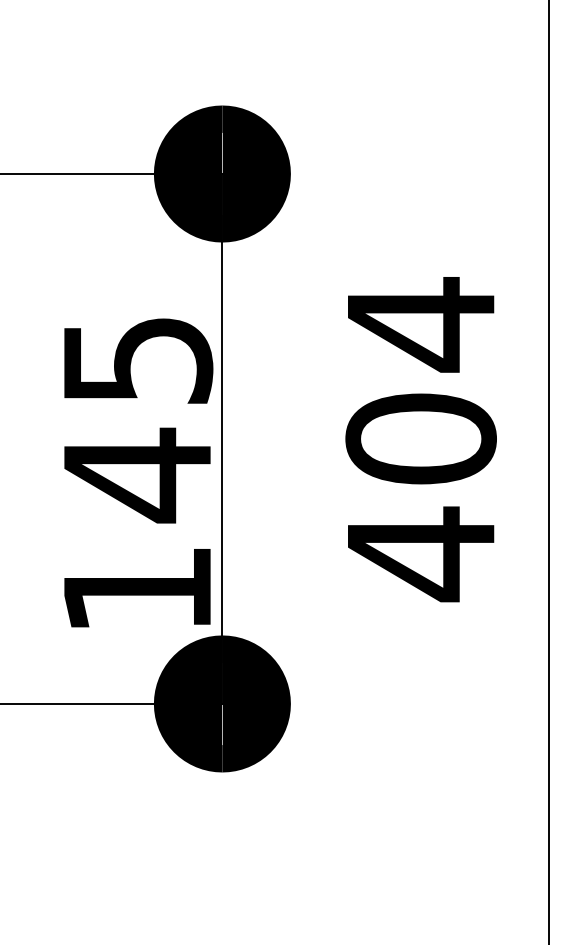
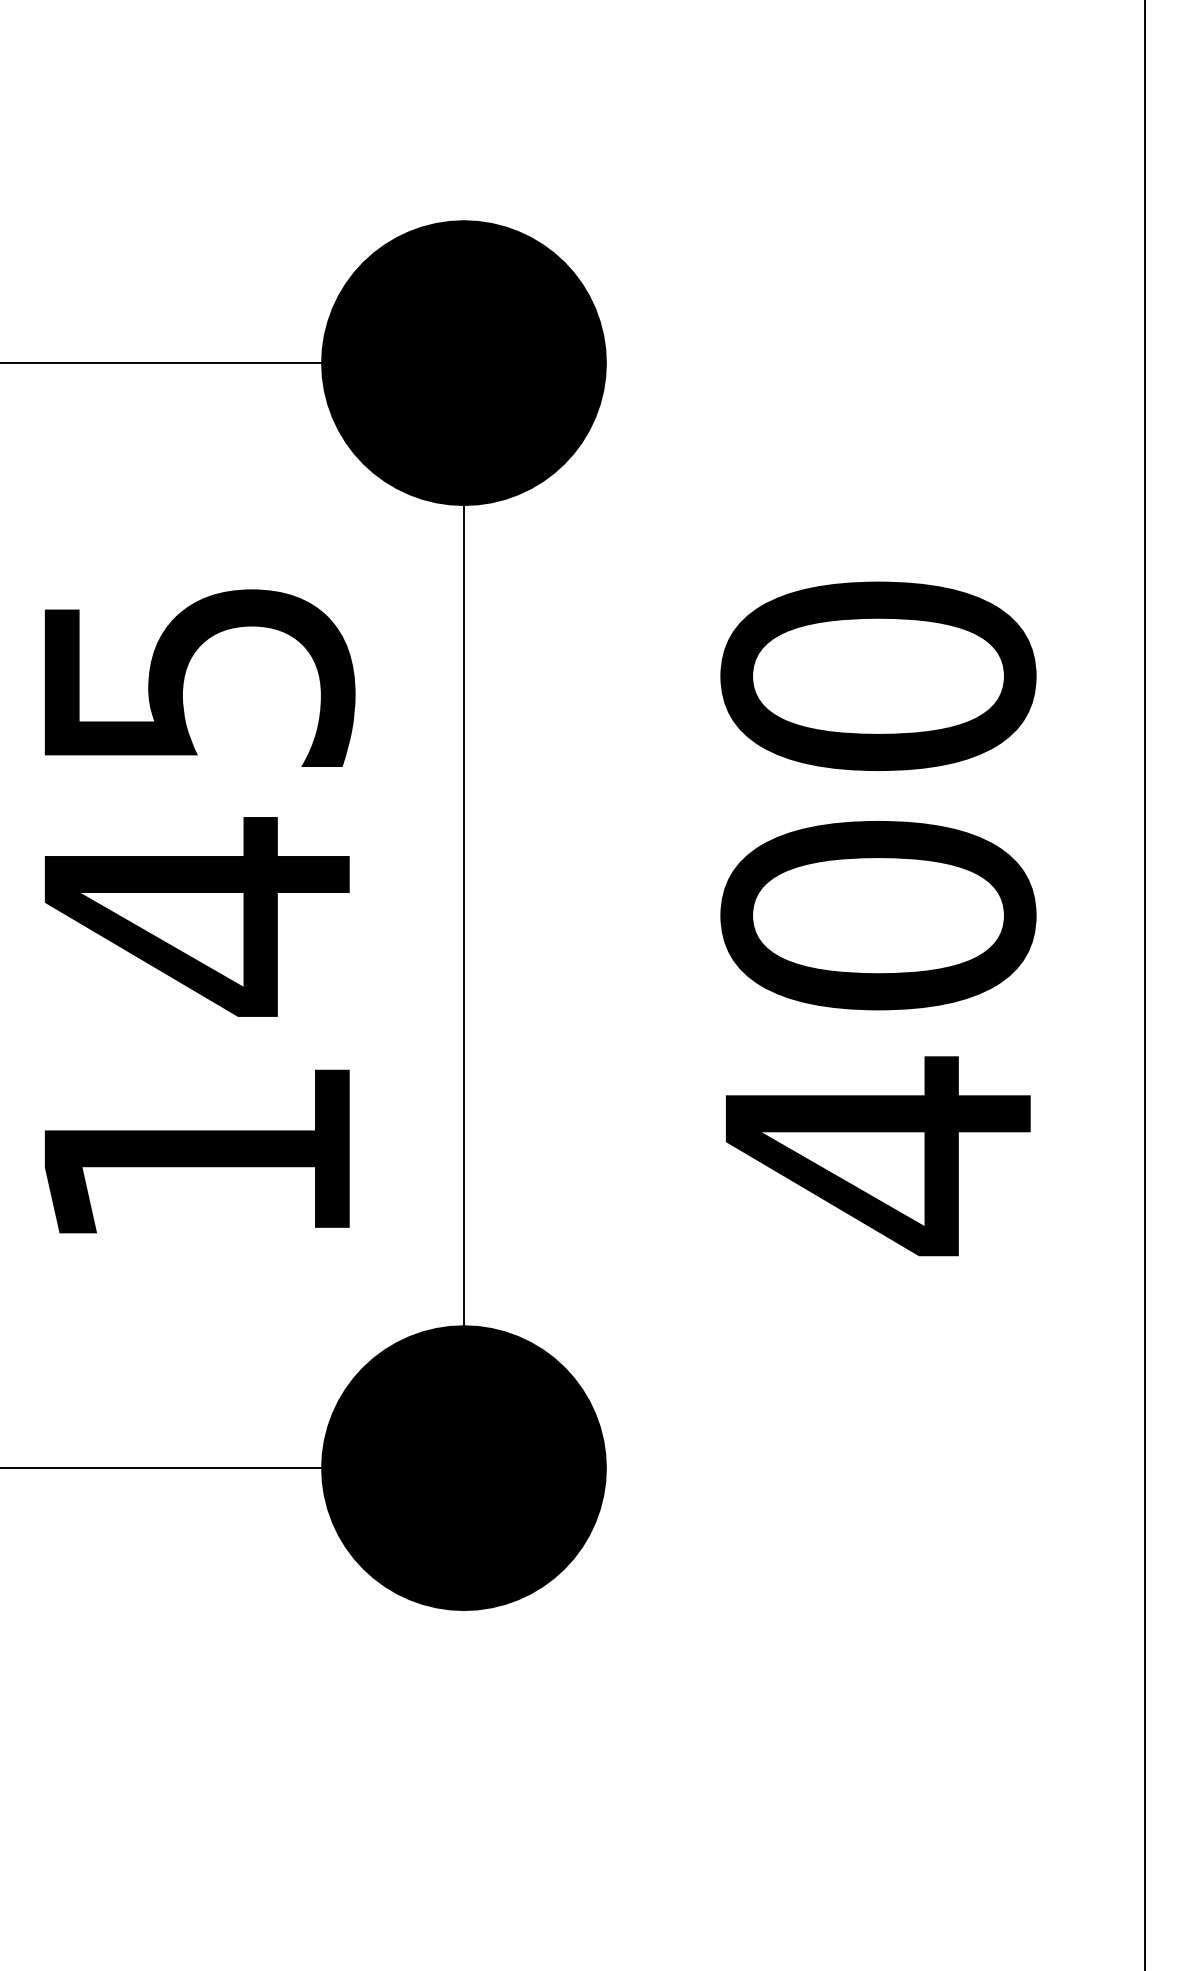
text: (420, 324) -> (877, 676), 404 -> 400
text: (138, 472) -> (199, 910), moved

